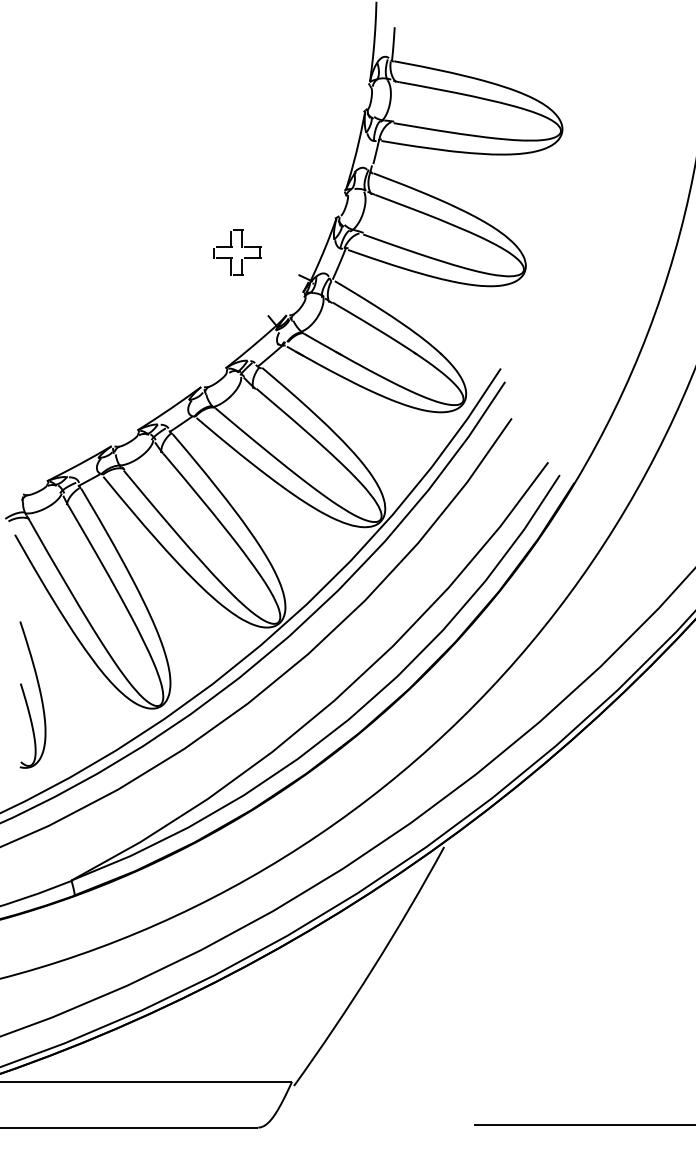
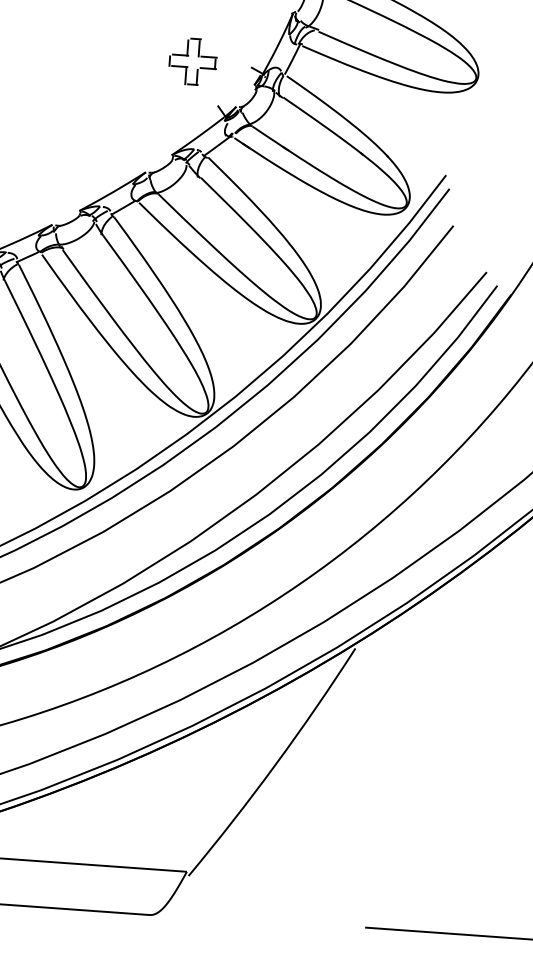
part: (241, 247) -> (197, 57), moved

